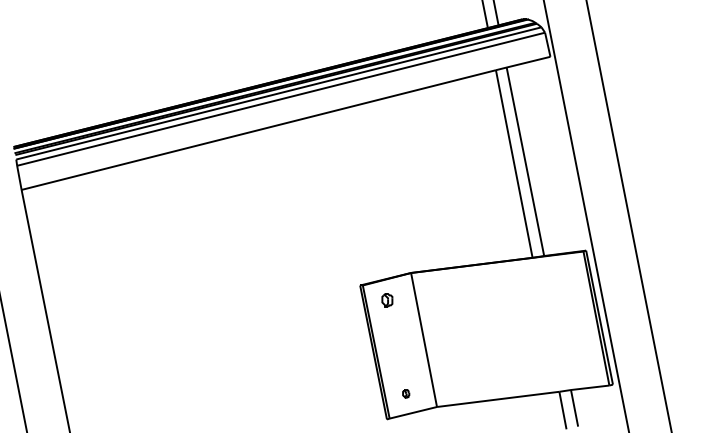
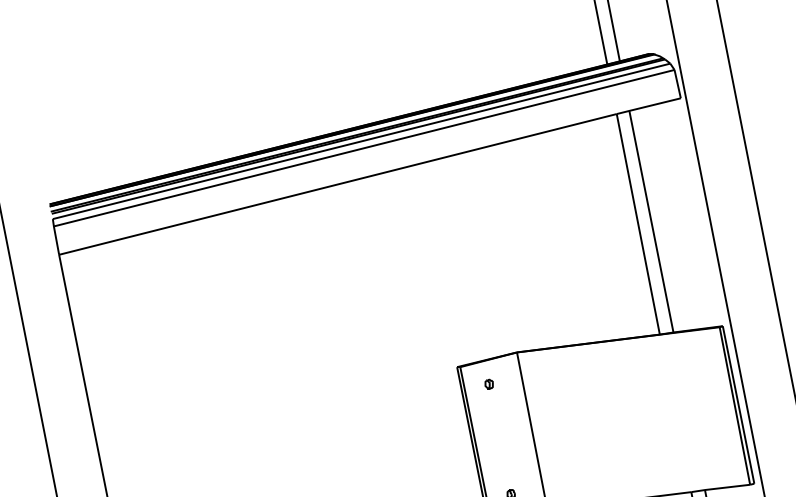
part: (387, 299) -> (489, 383), size x0.62

